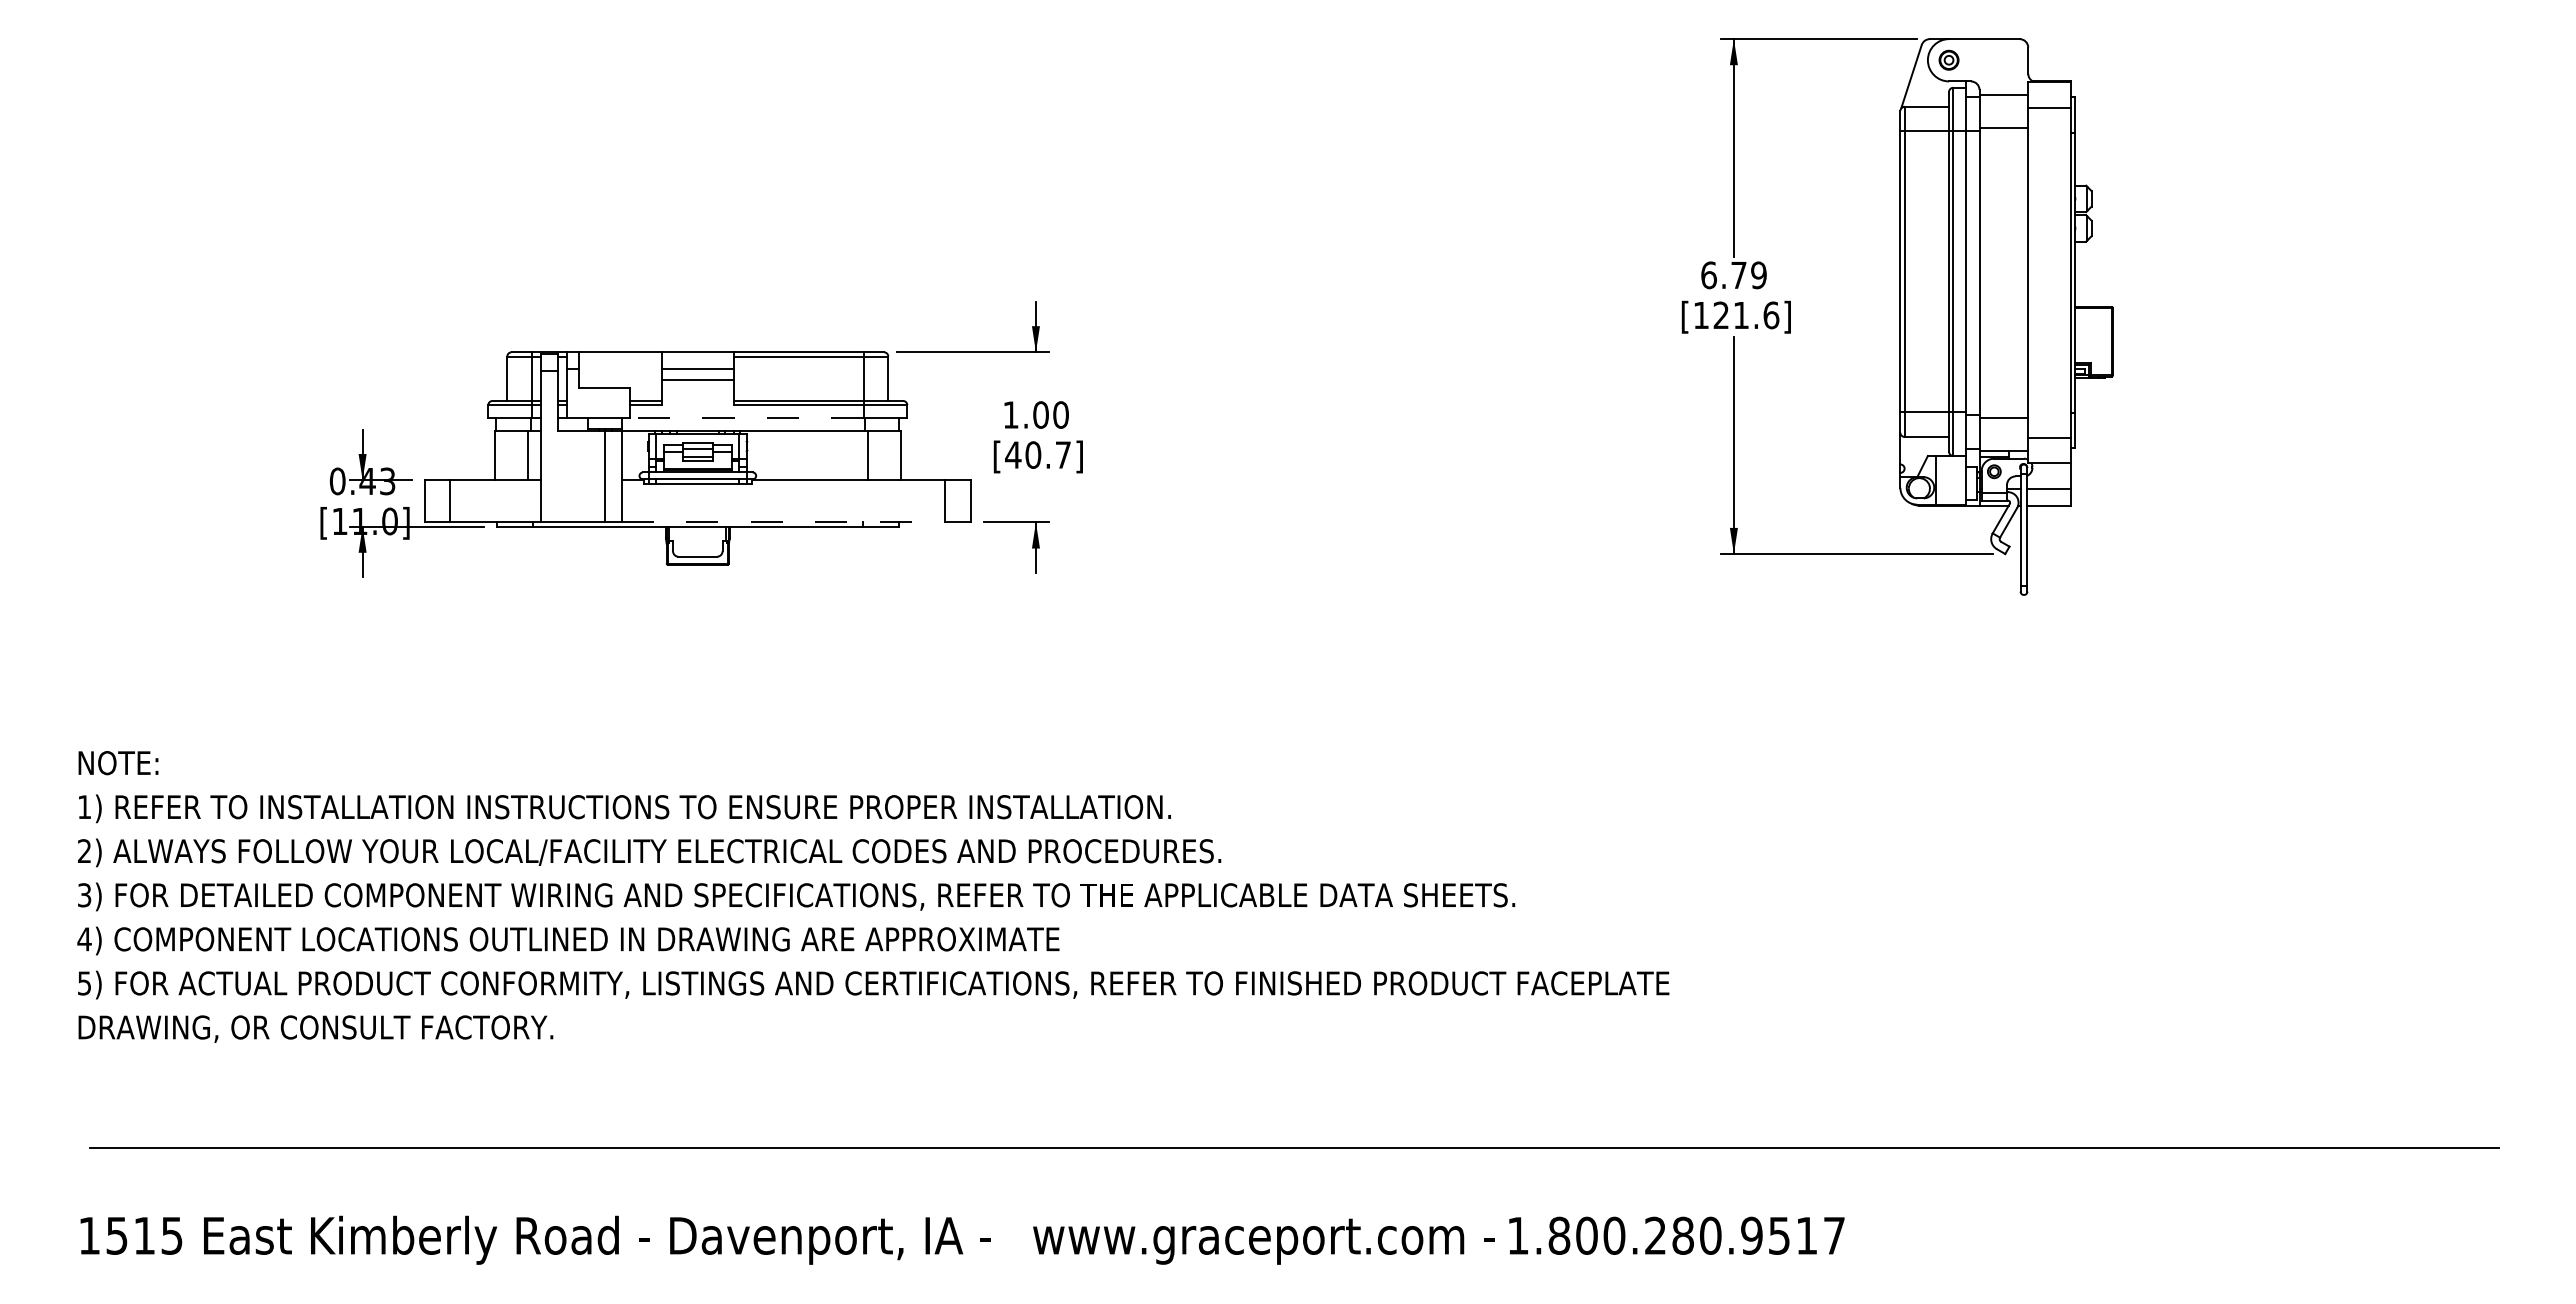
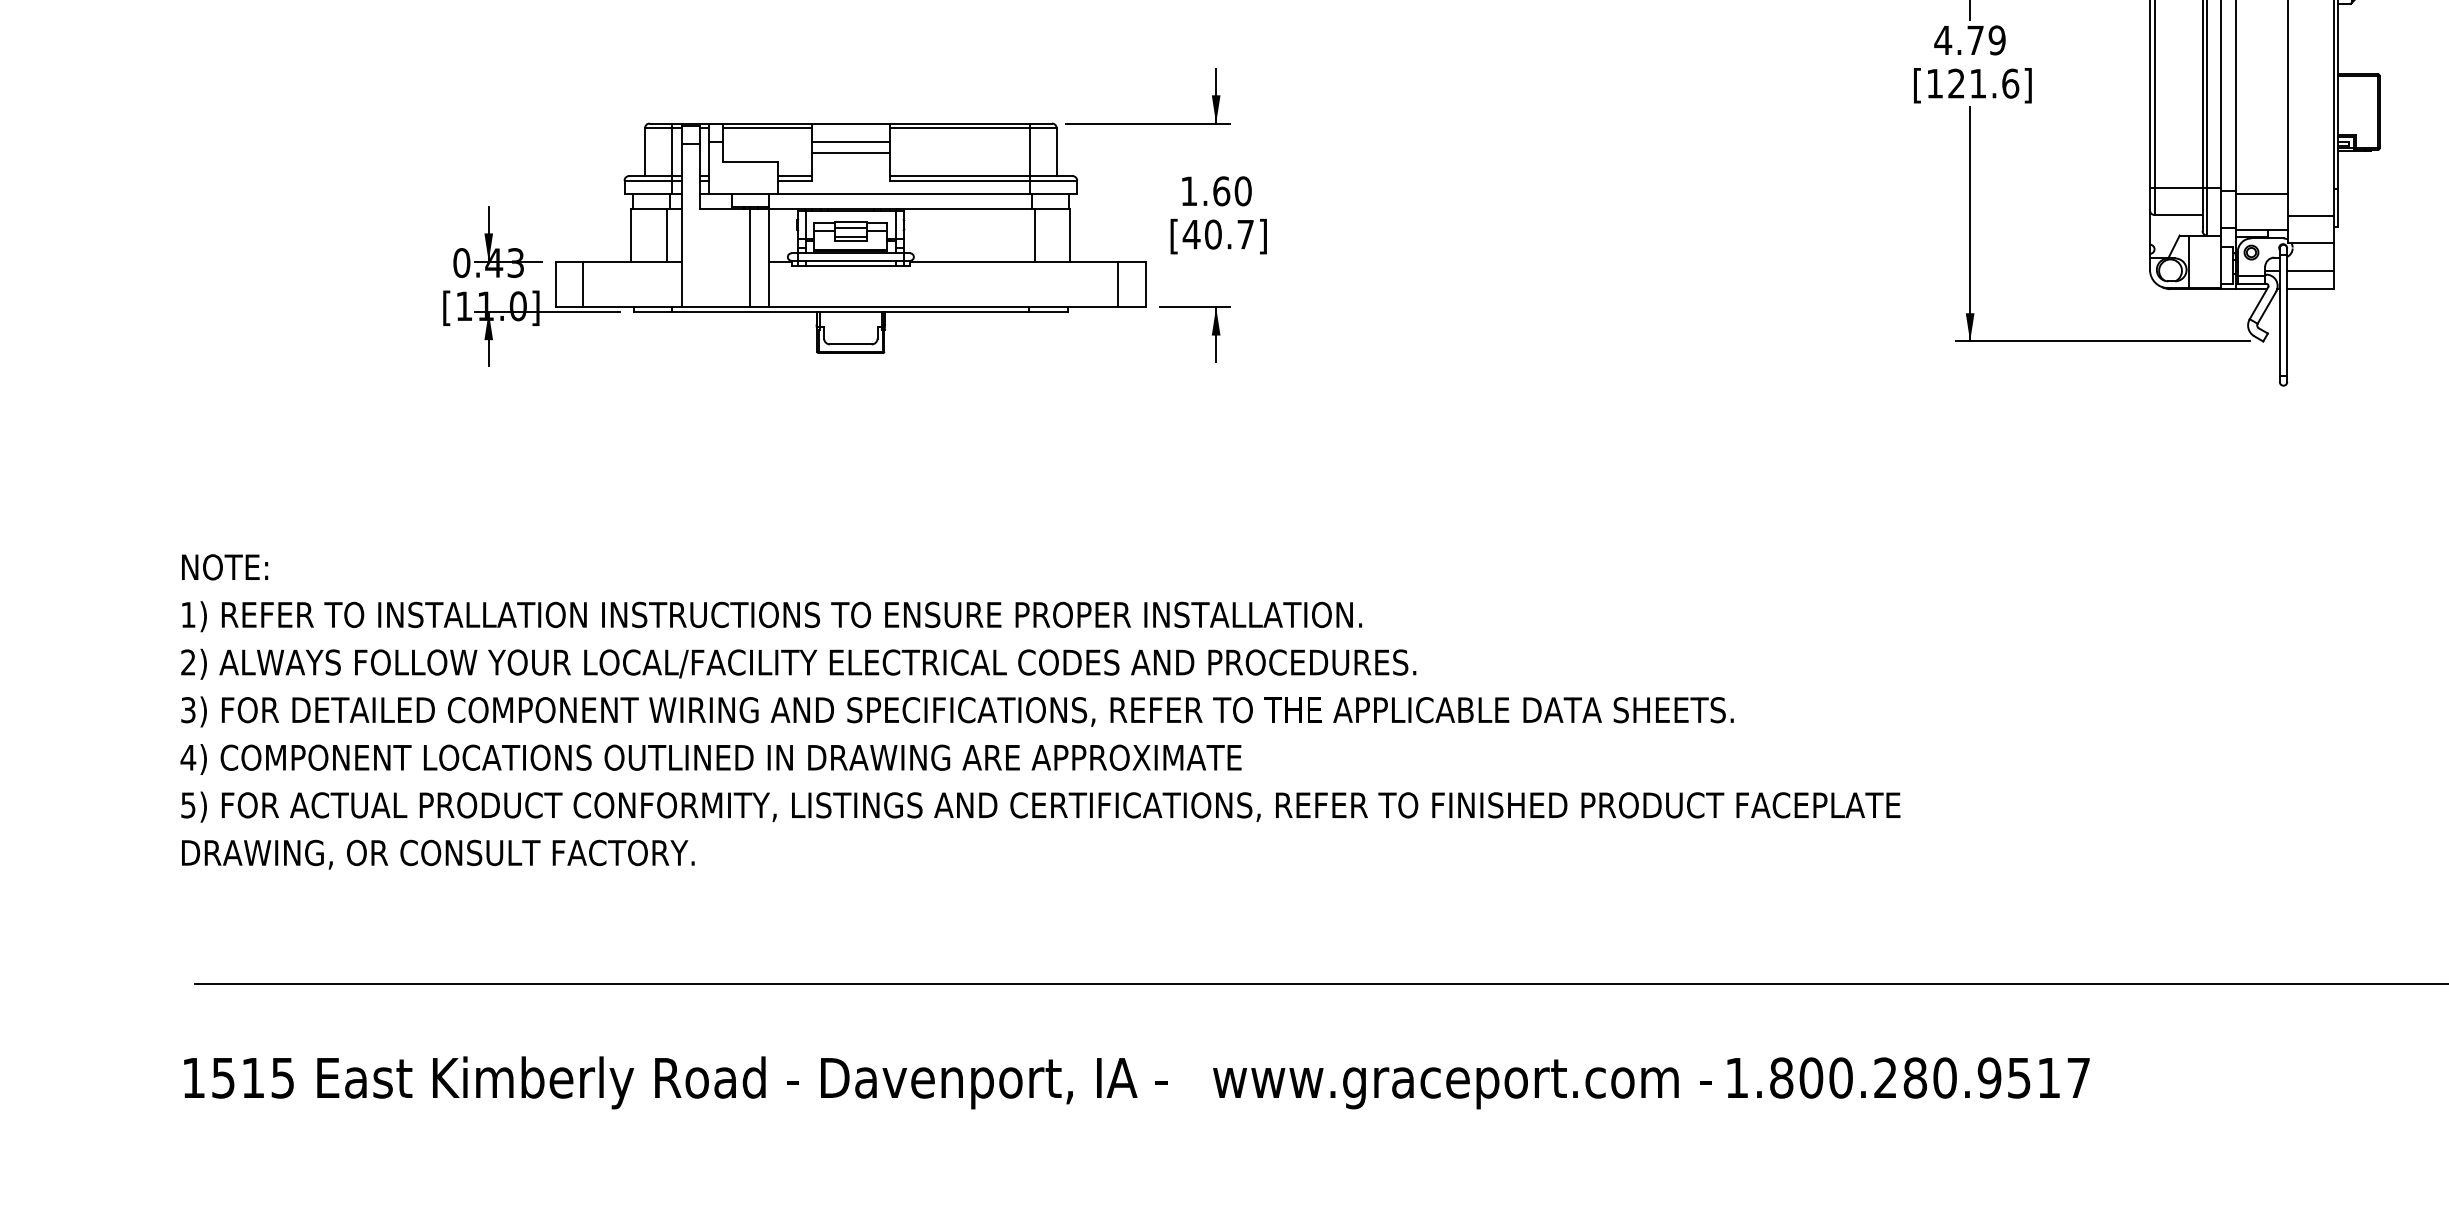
text: (1708, 275) -> (1942, 40), 6.79 -> 4.79
line: (620, 356) -> (767, 128), added
text: (1041, 414) -> (1222, 190), 1.00 -> 1.60
line: (746, 417) -> (903, 193), dashed -> solid
line: (783, 522) -> (943, 307), dashed -> solid

